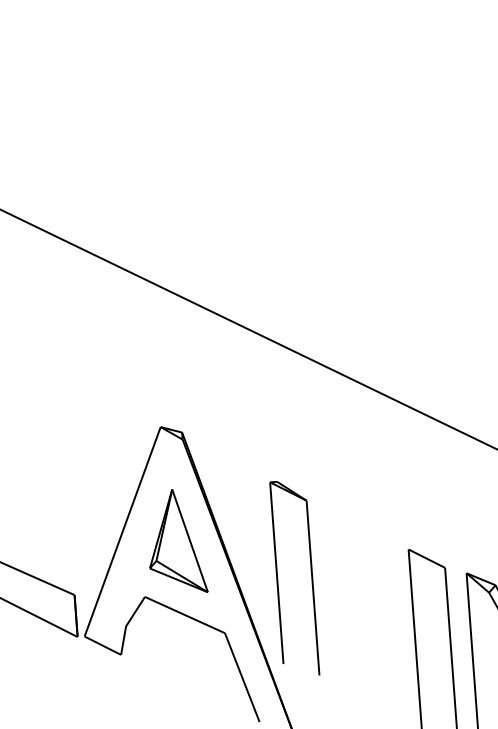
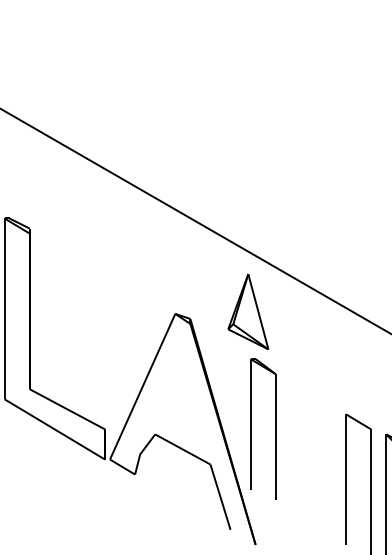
part: (176, 541) -> (248, 311), moved

